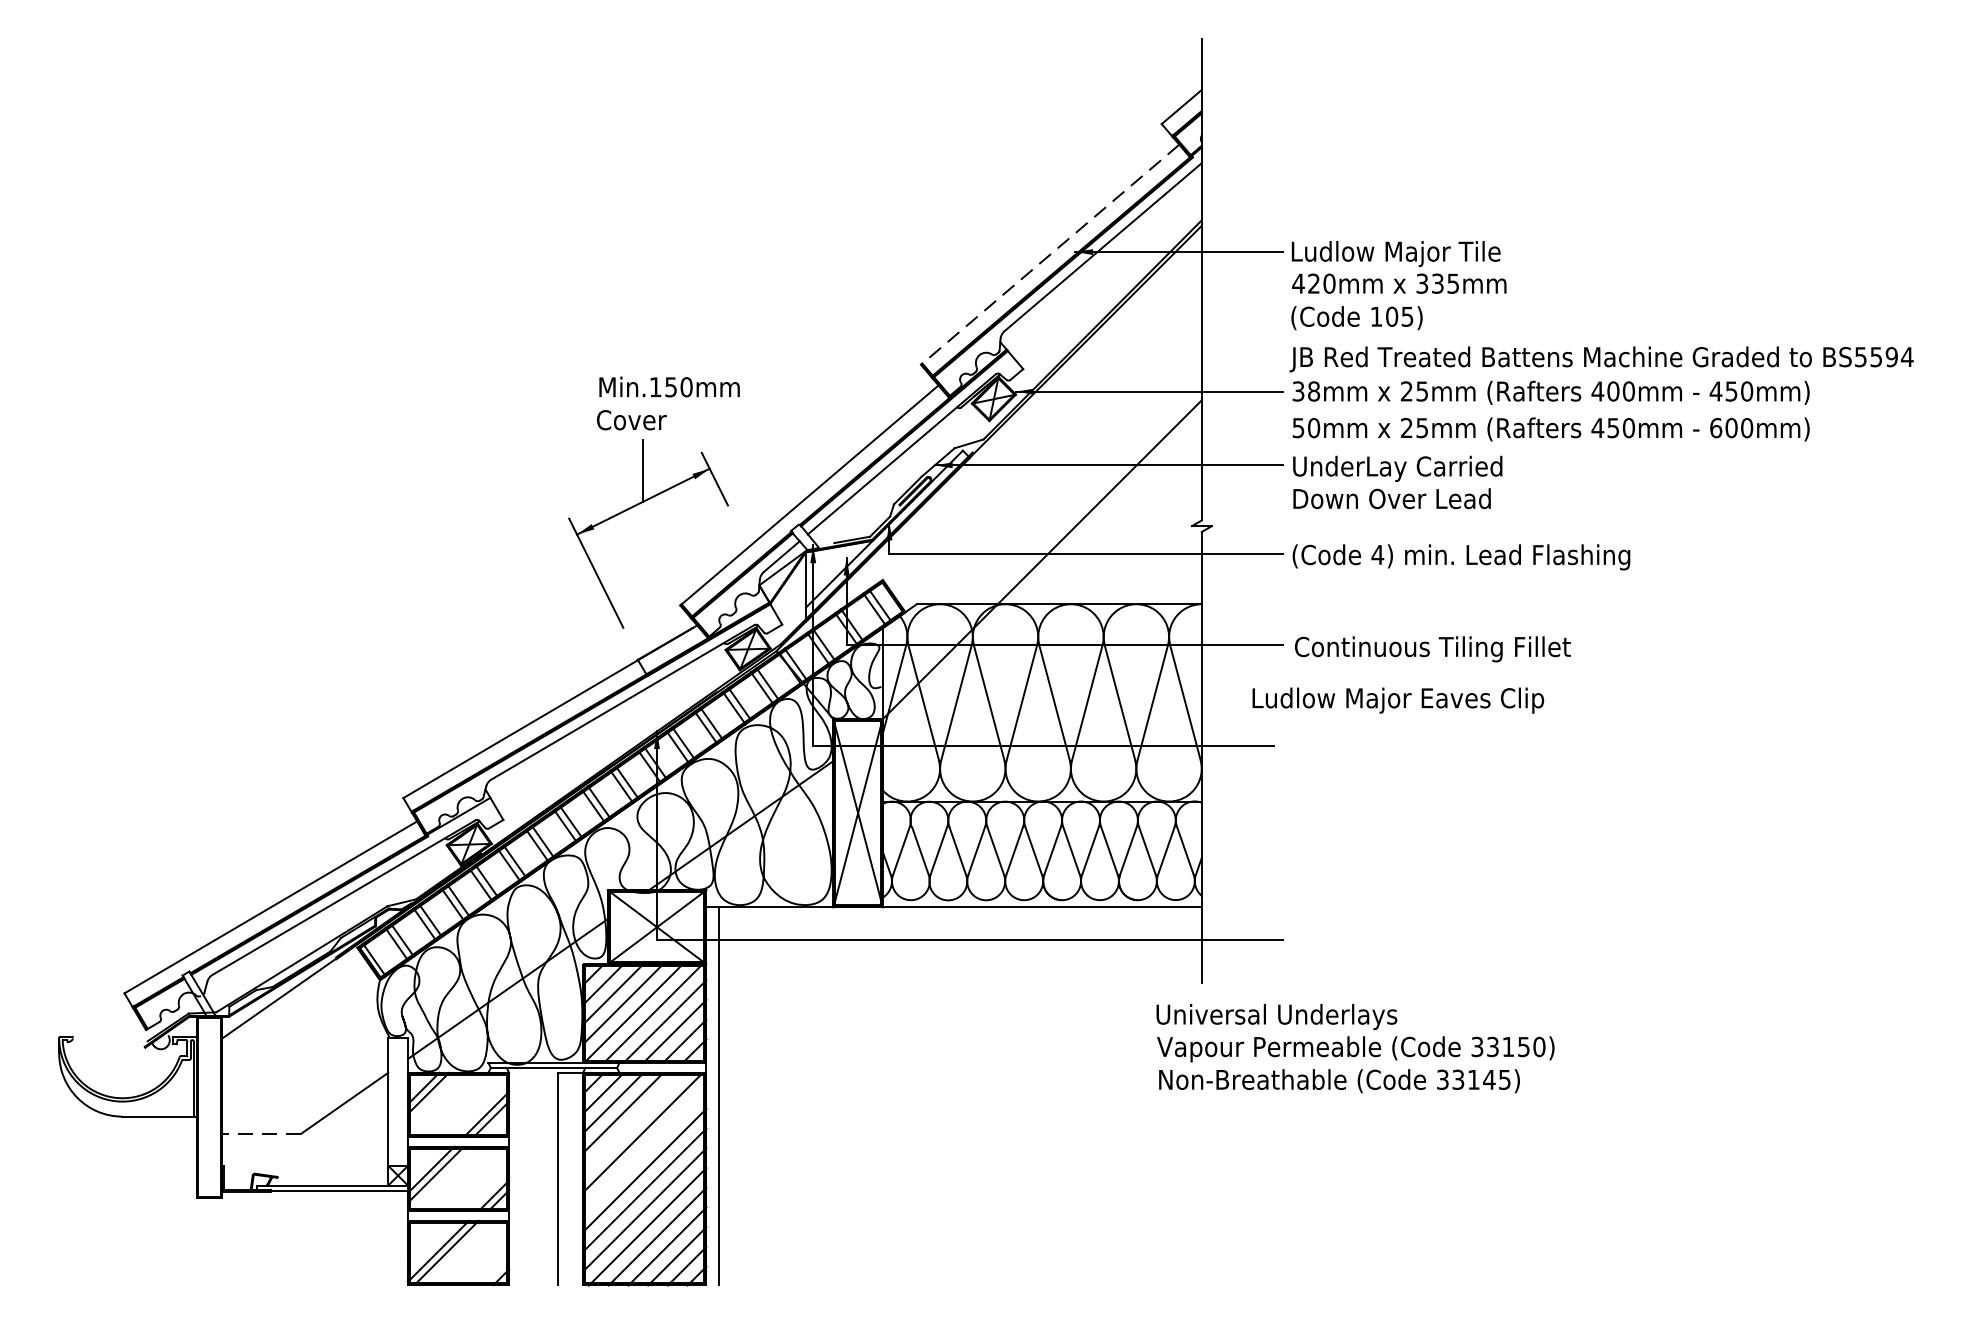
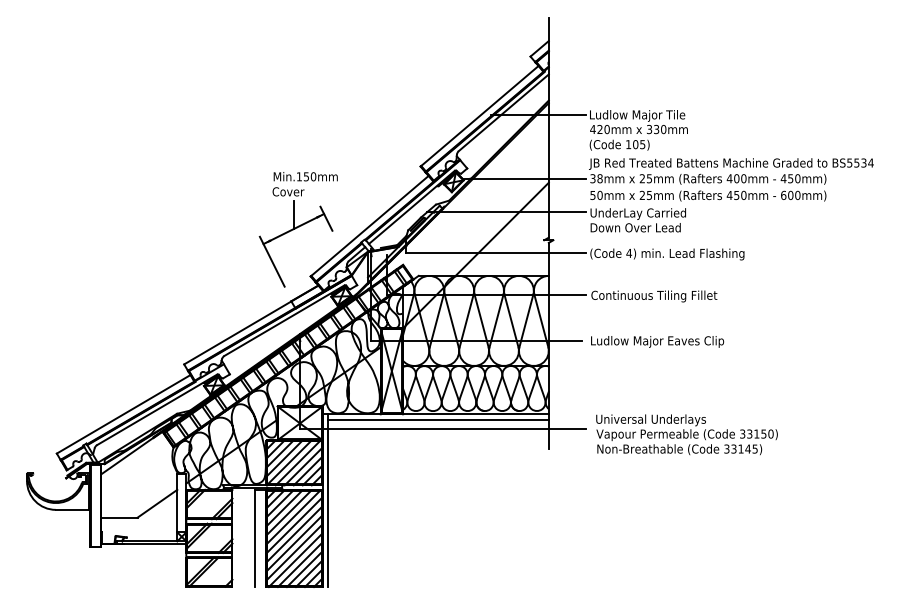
line: (1050, 255) -> (479, 116), dashed -> solid
text: (1452, 283) -> (663, 129), 335mm -> 330mm
text: (1890, 355) -> (863, 162), BS5594 -> BS5534
text: (1398, 699) -> (657, 341), moved
line: (960, 920) -> (438, 420), added
text: (1354, 1047) -> (686, 434), moved
line: (631, 1122) -> (288, 512), added
line: (259, 1133) -> (118, 517), dashed -> solid
line: (644, 1150) -> (294, 525), added

